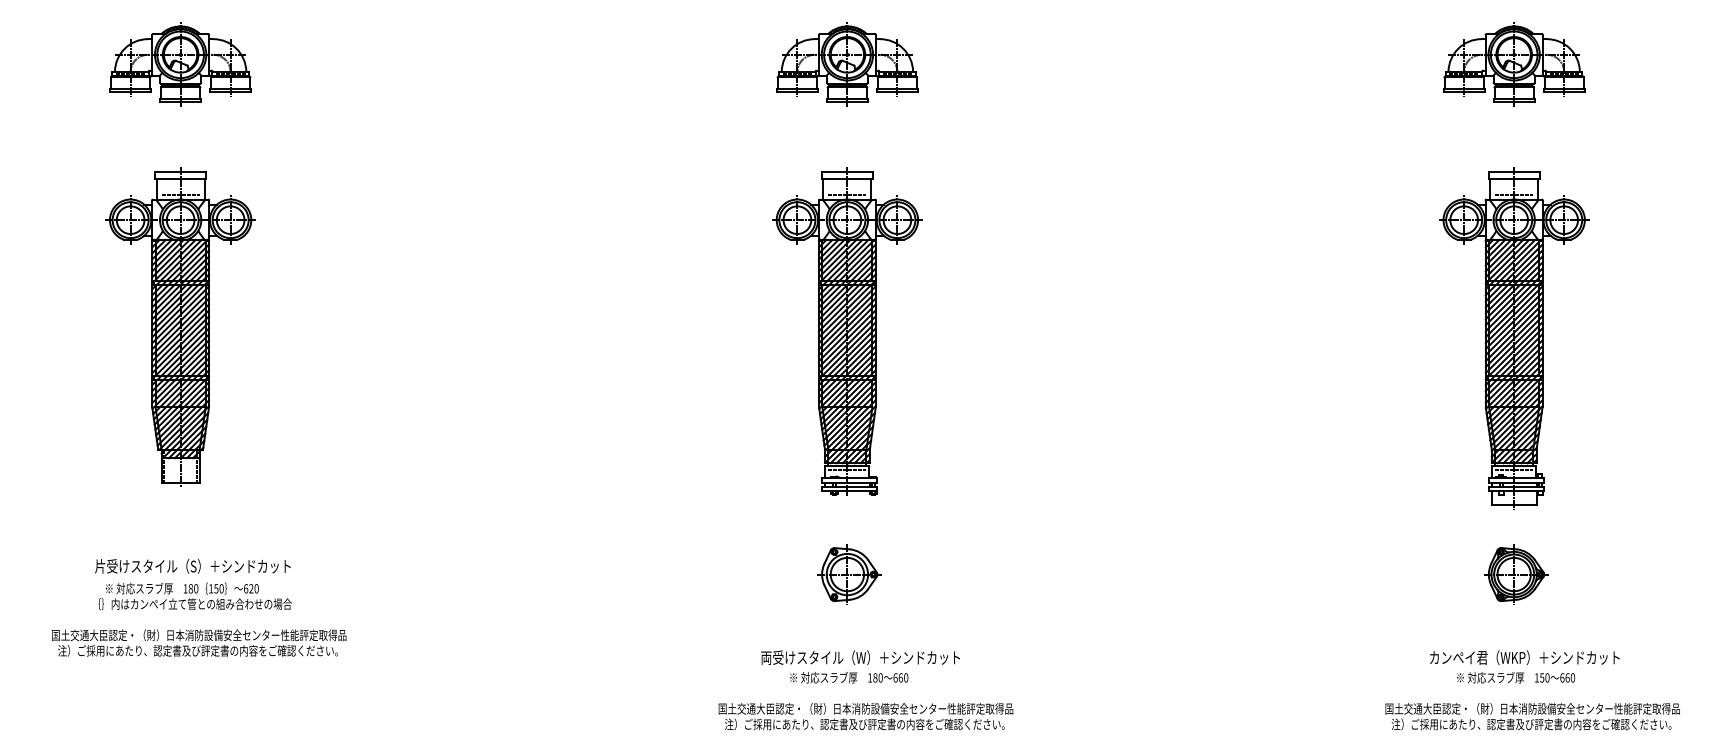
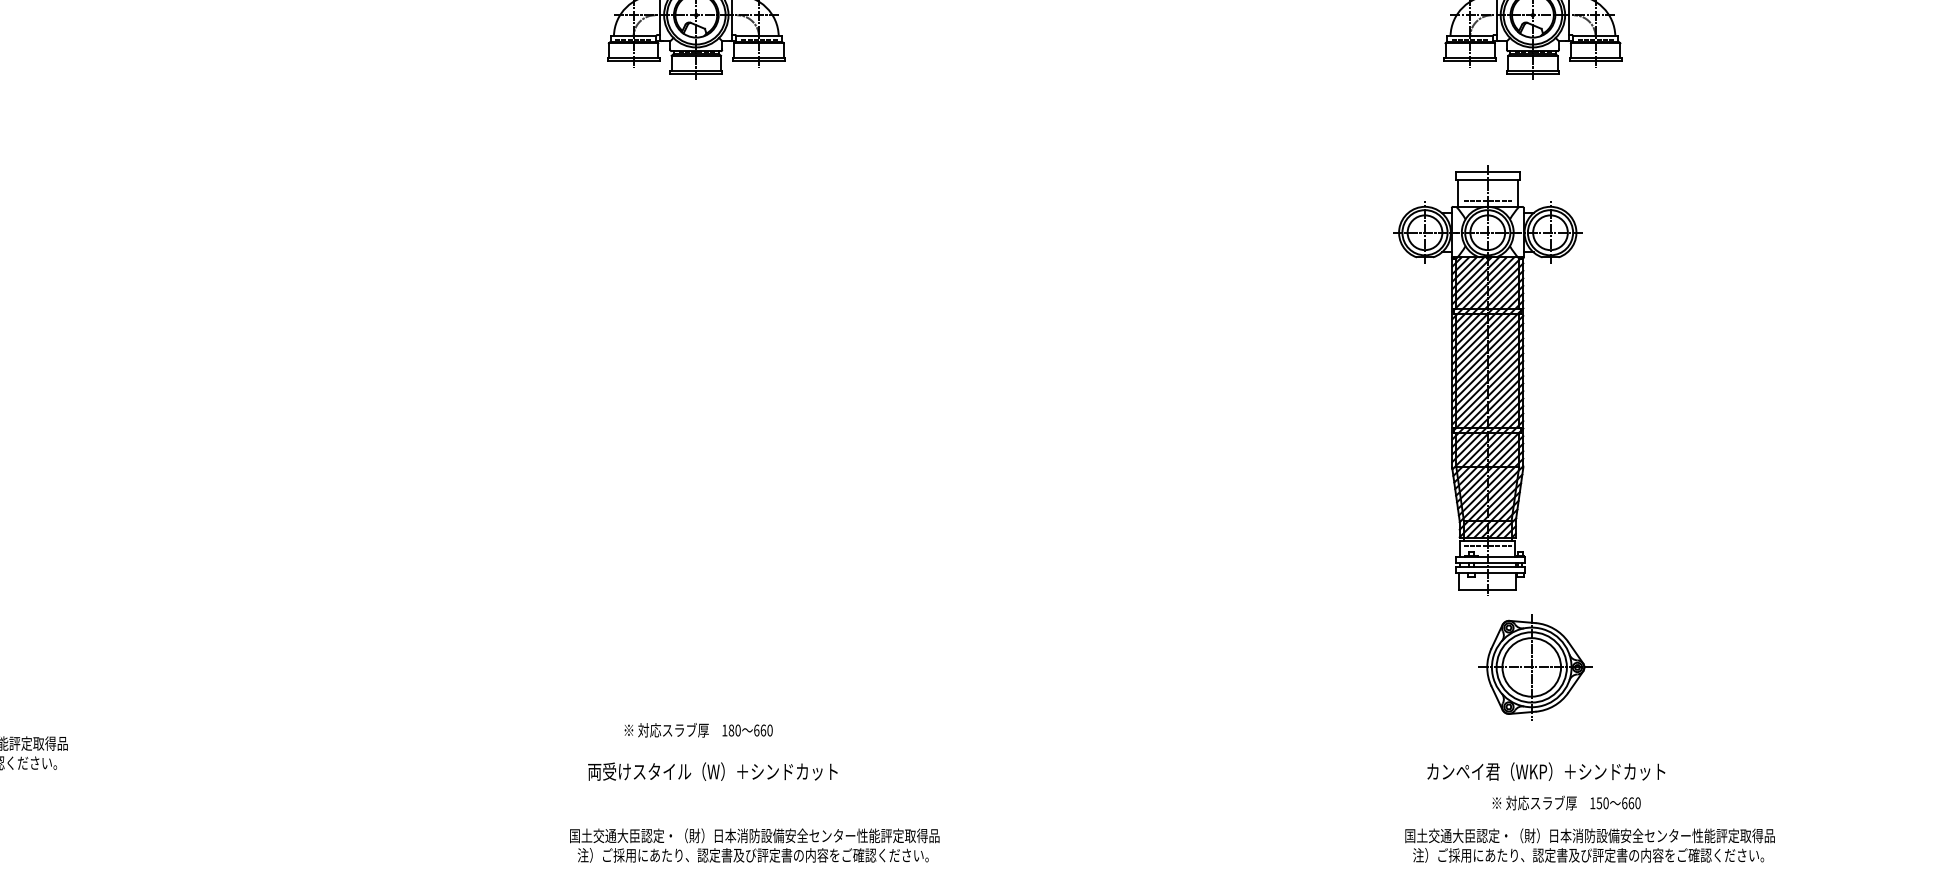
part: (847, 331) -> (696, 362), removed
part: (1514, 338) -> (1488, 381), moved
part: (849, 574) -> (698, 667), removed
part: (1516, 574) -> (1535, 667), size x1.4
text: (849, 677) -> (698, 730), moved
text: (1516, 677) -> (1567, 802), moved
text: (865, 716) -> (754, 845), moved
text: (1532, 716) -> (1589, 845), moved

